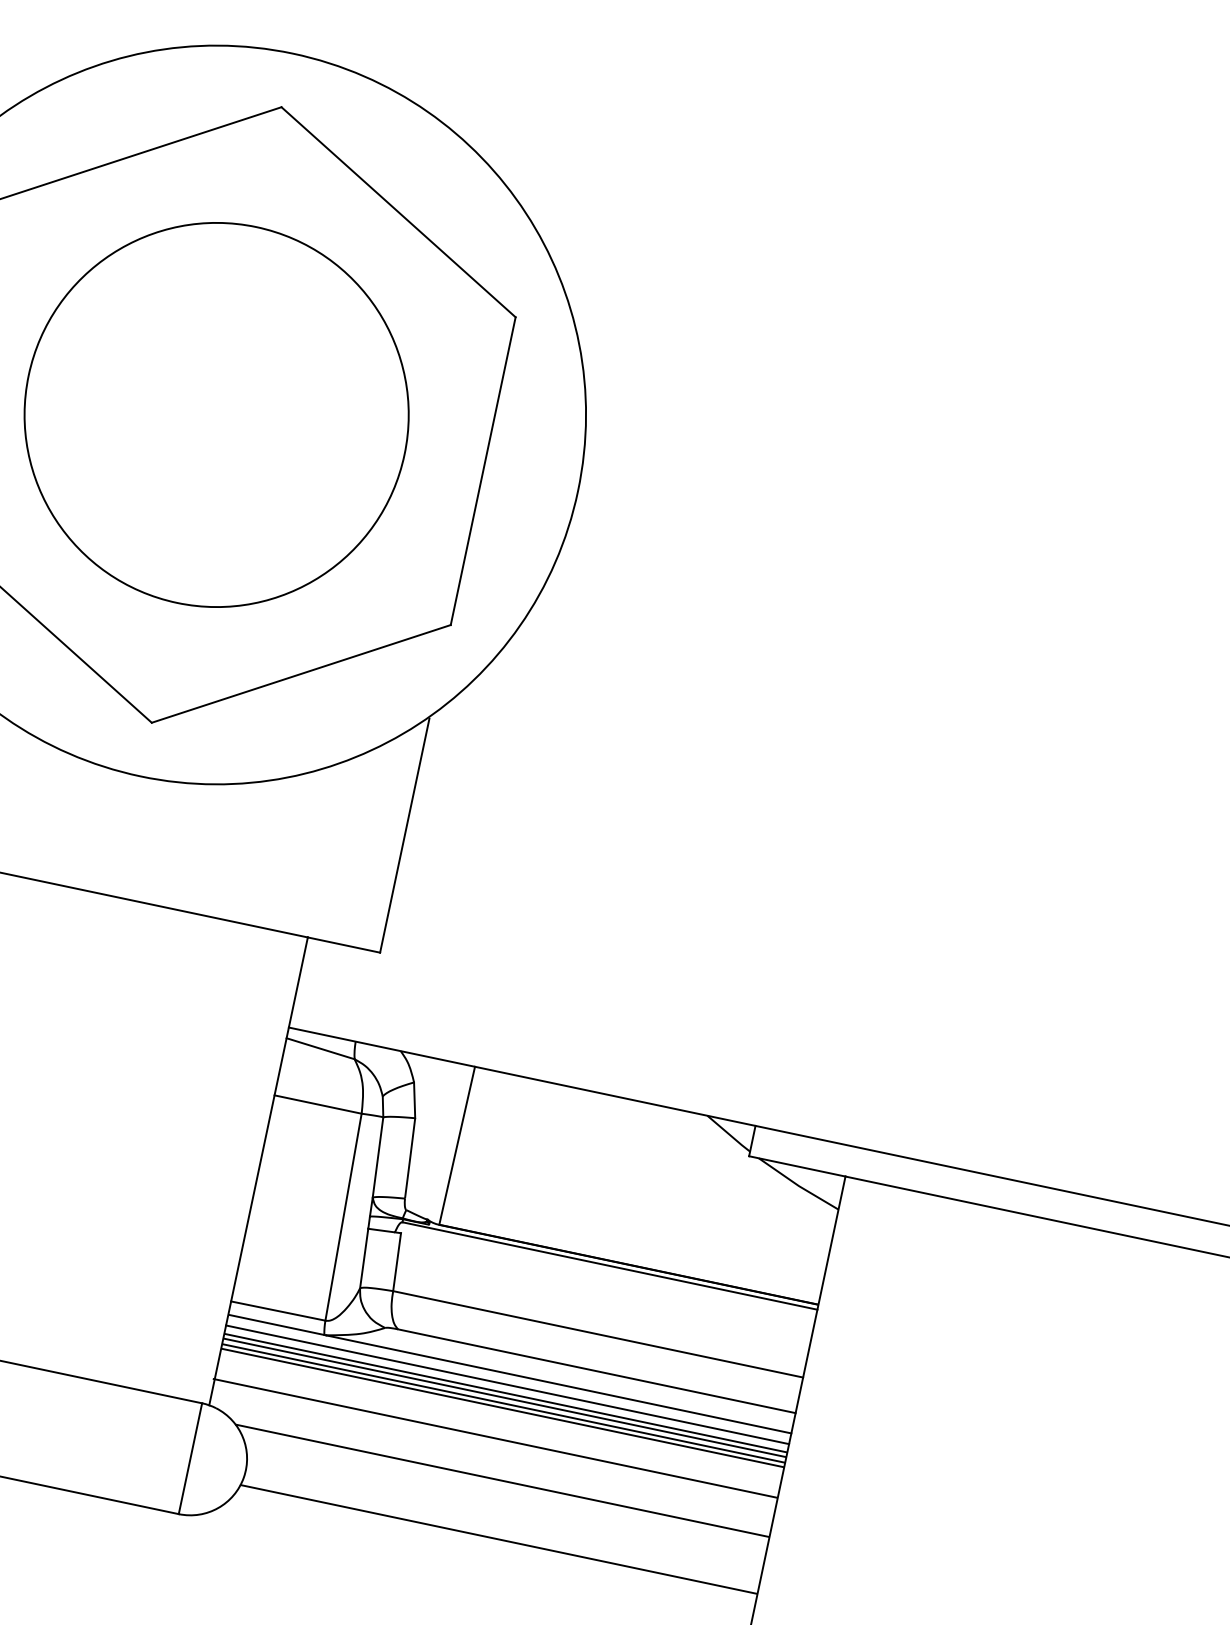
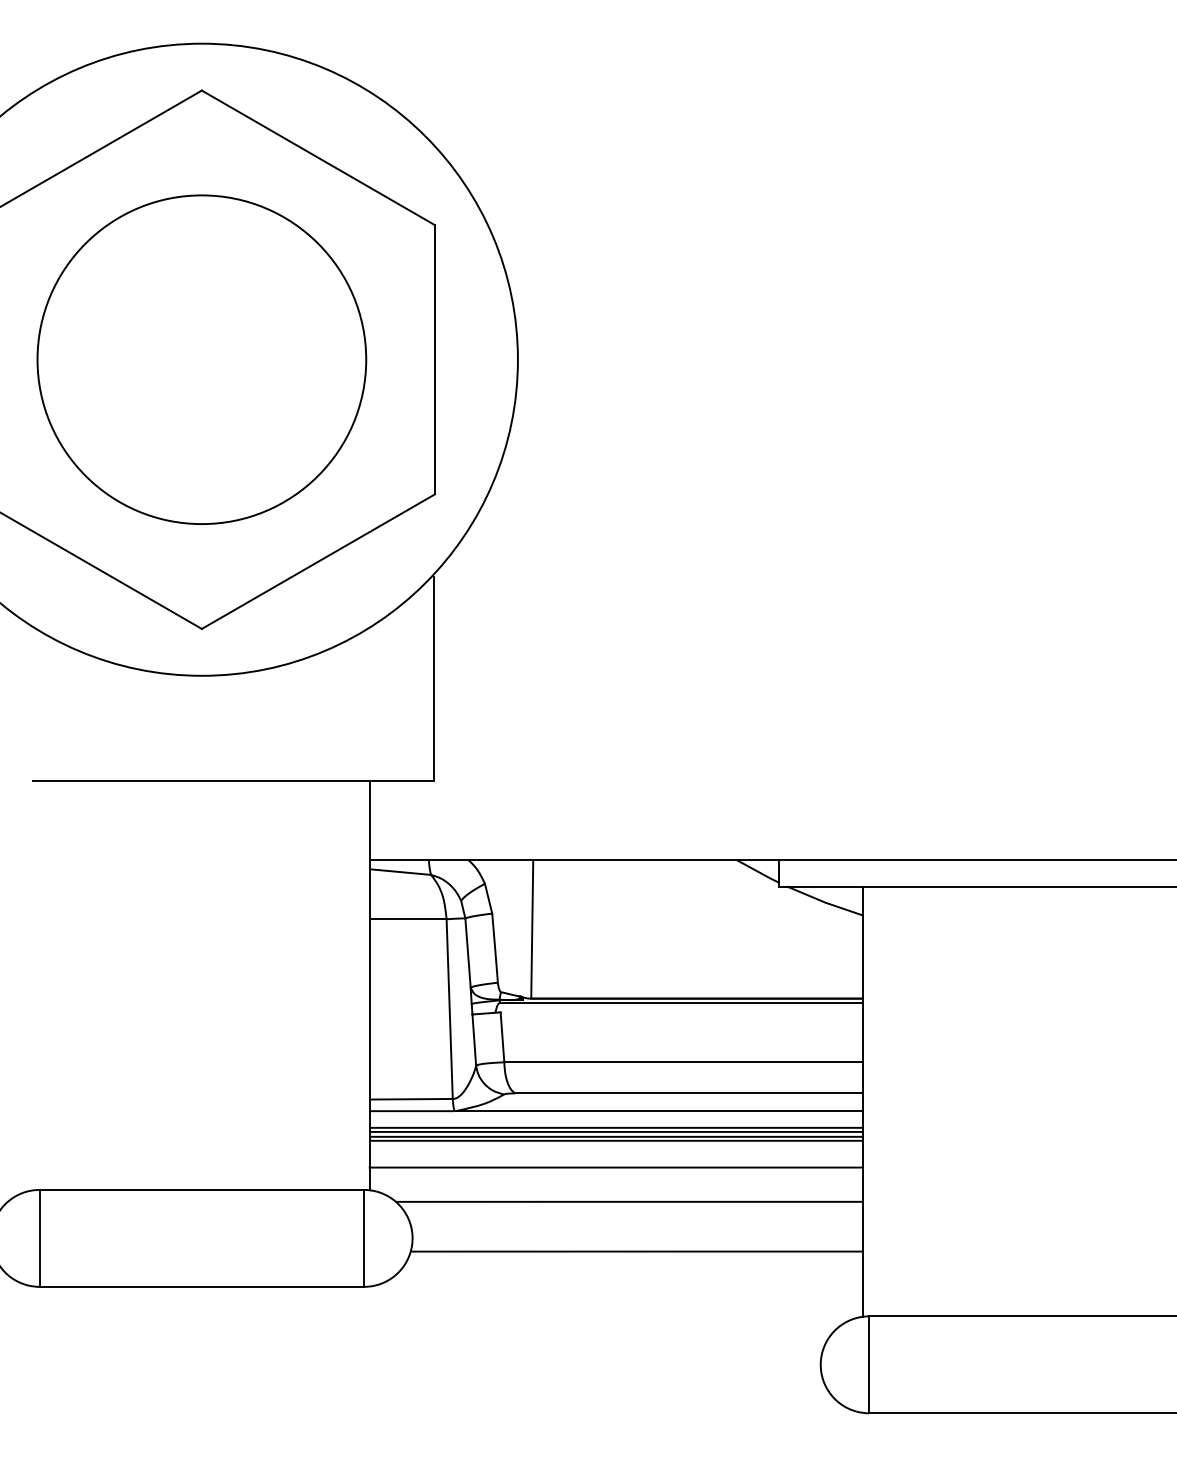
line: (507, 1384) -> (616, 1120), removed

